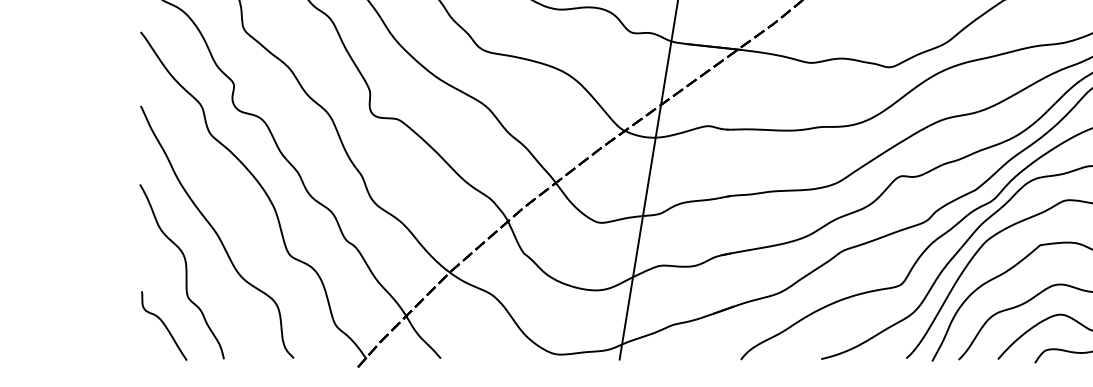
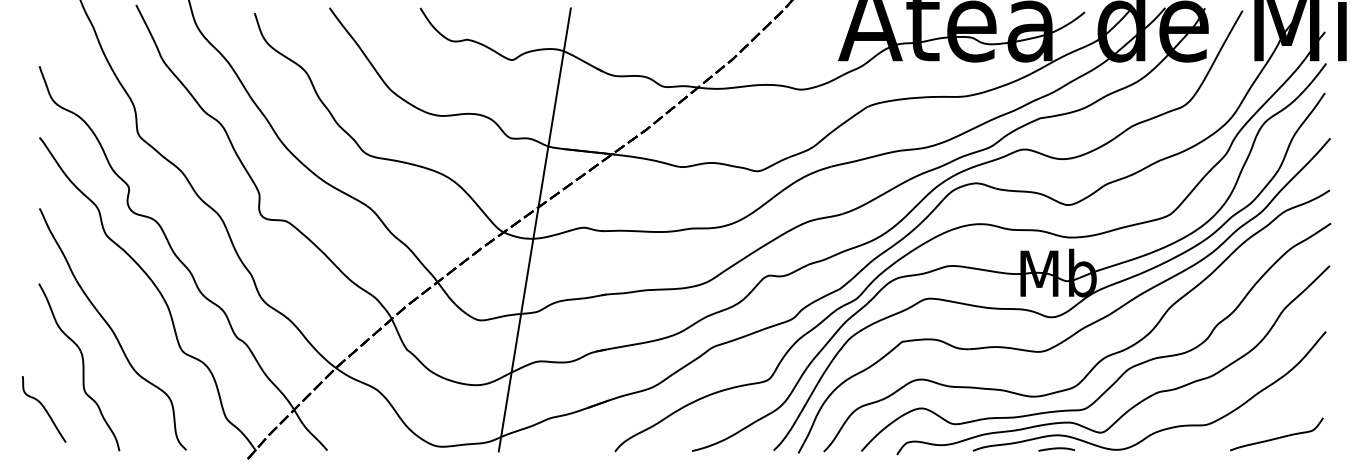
curve: (164, 326) -> (44, 409), moved

